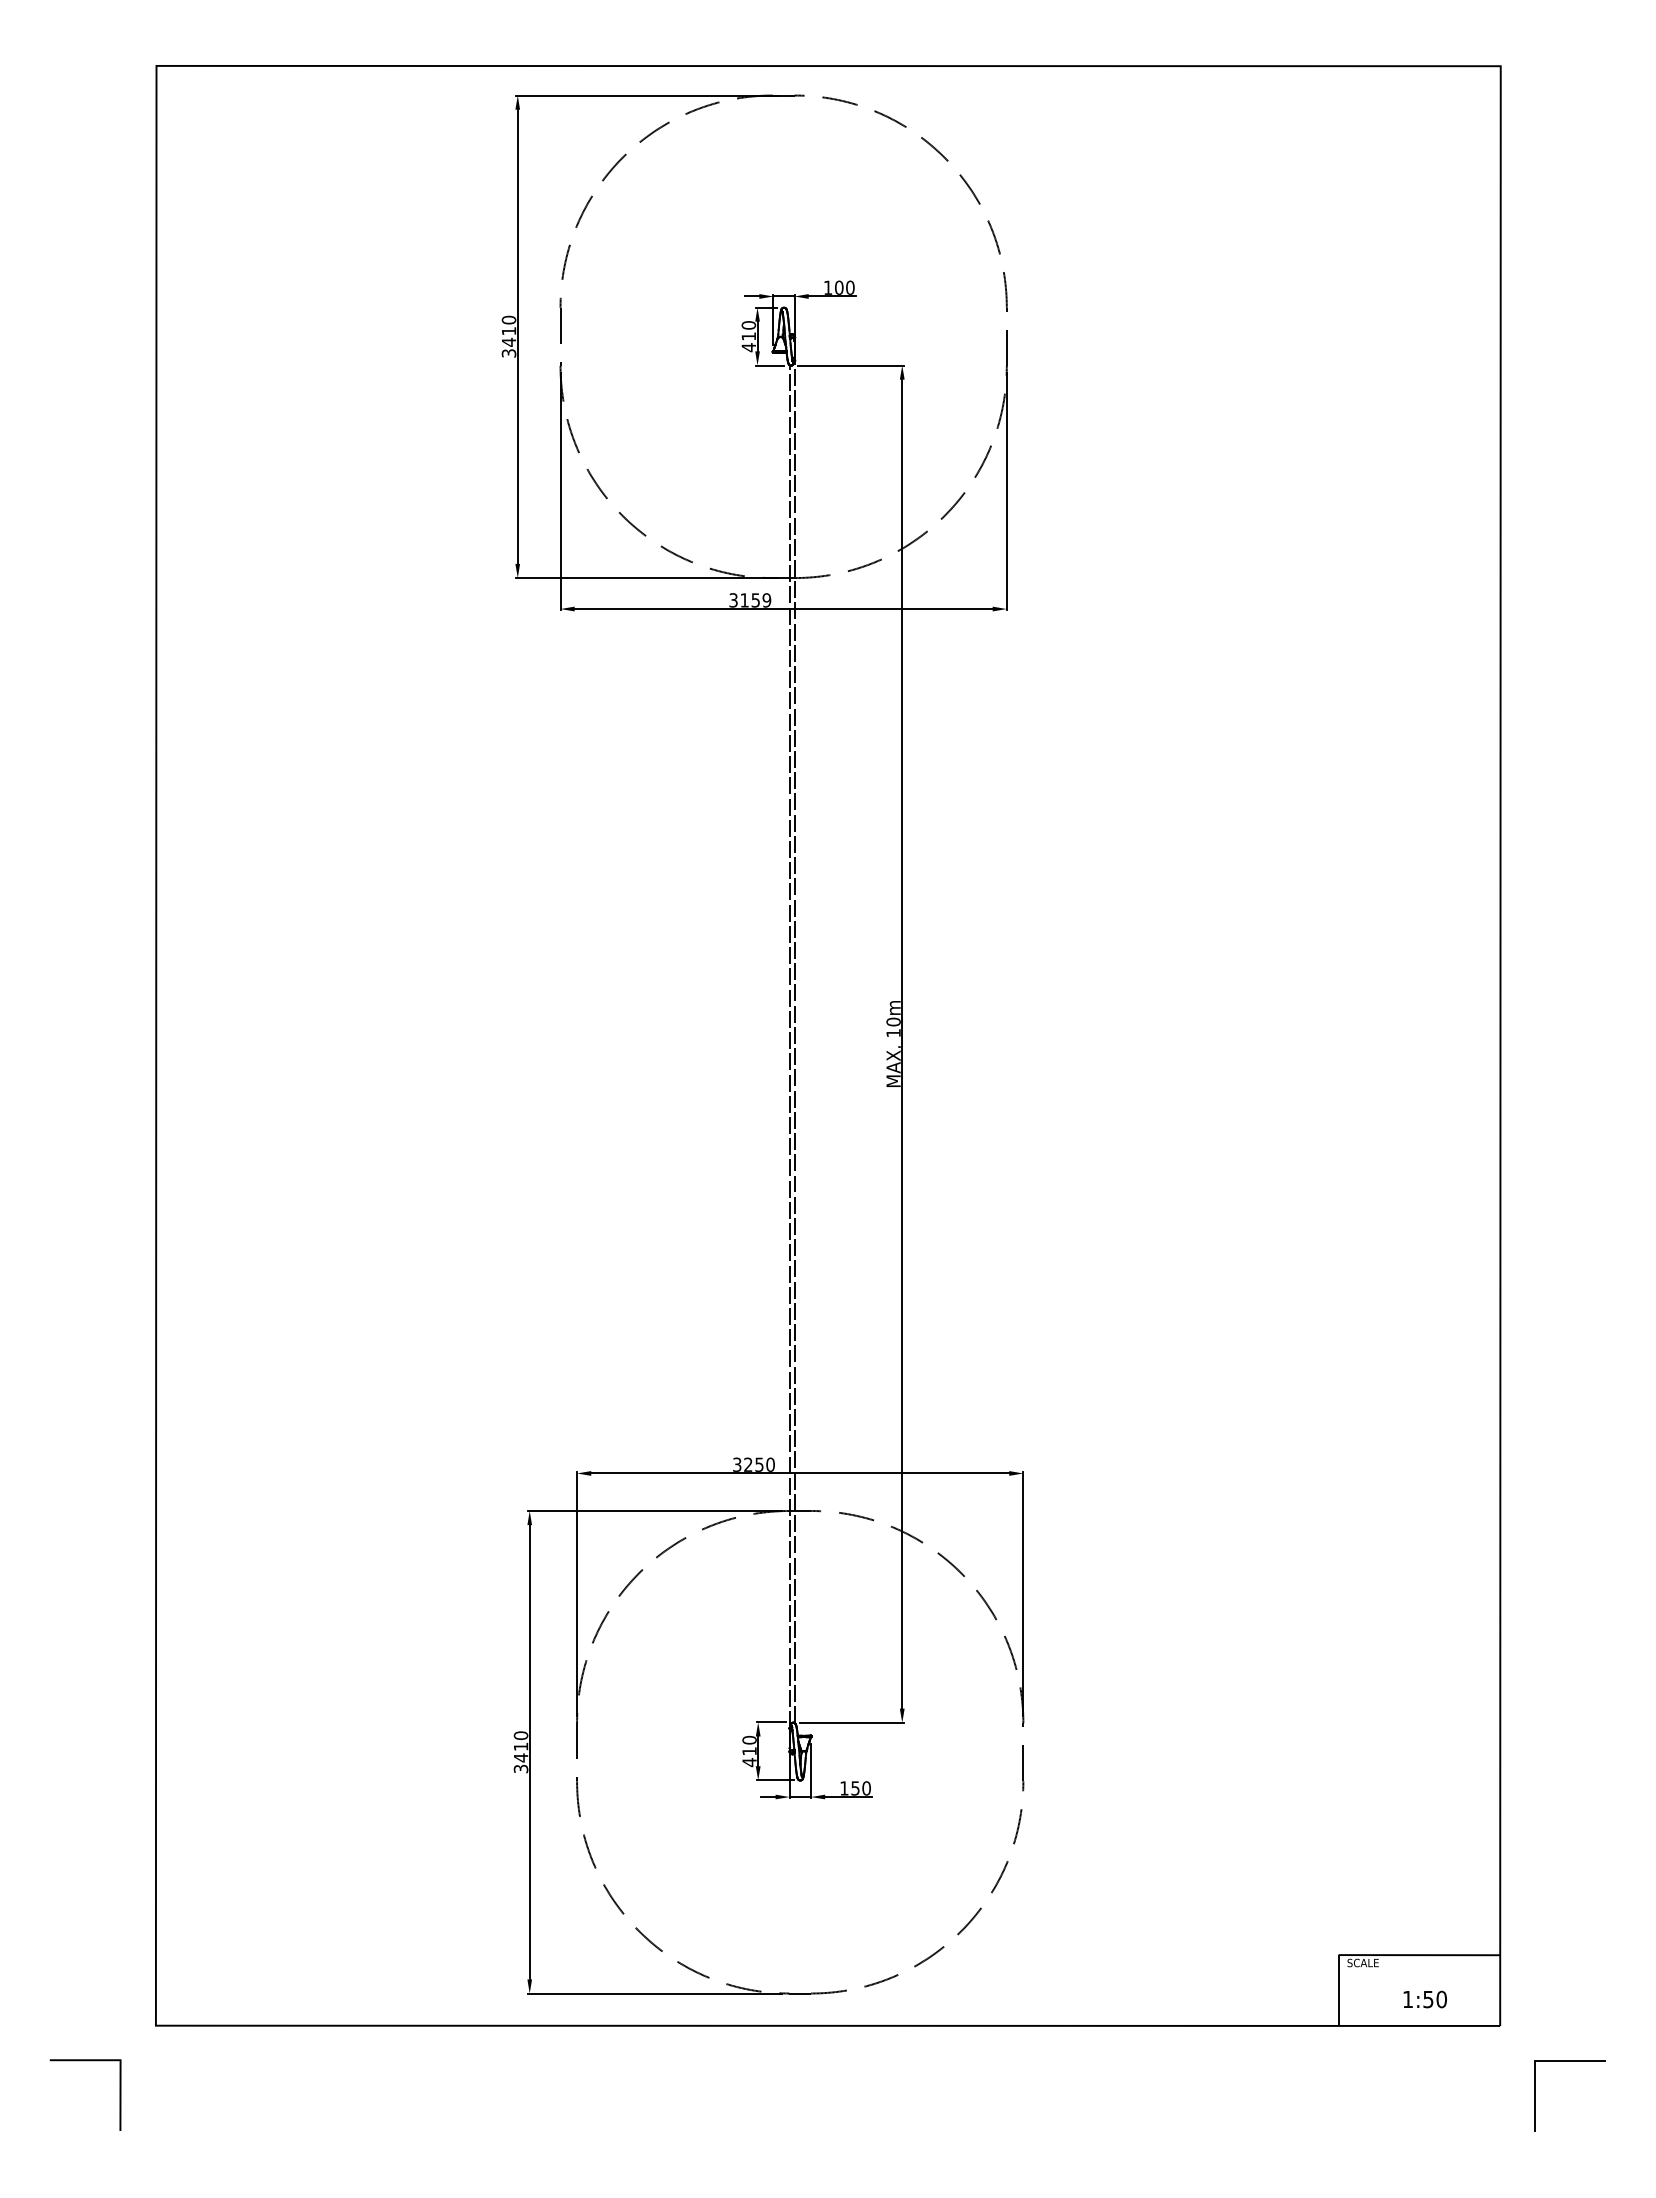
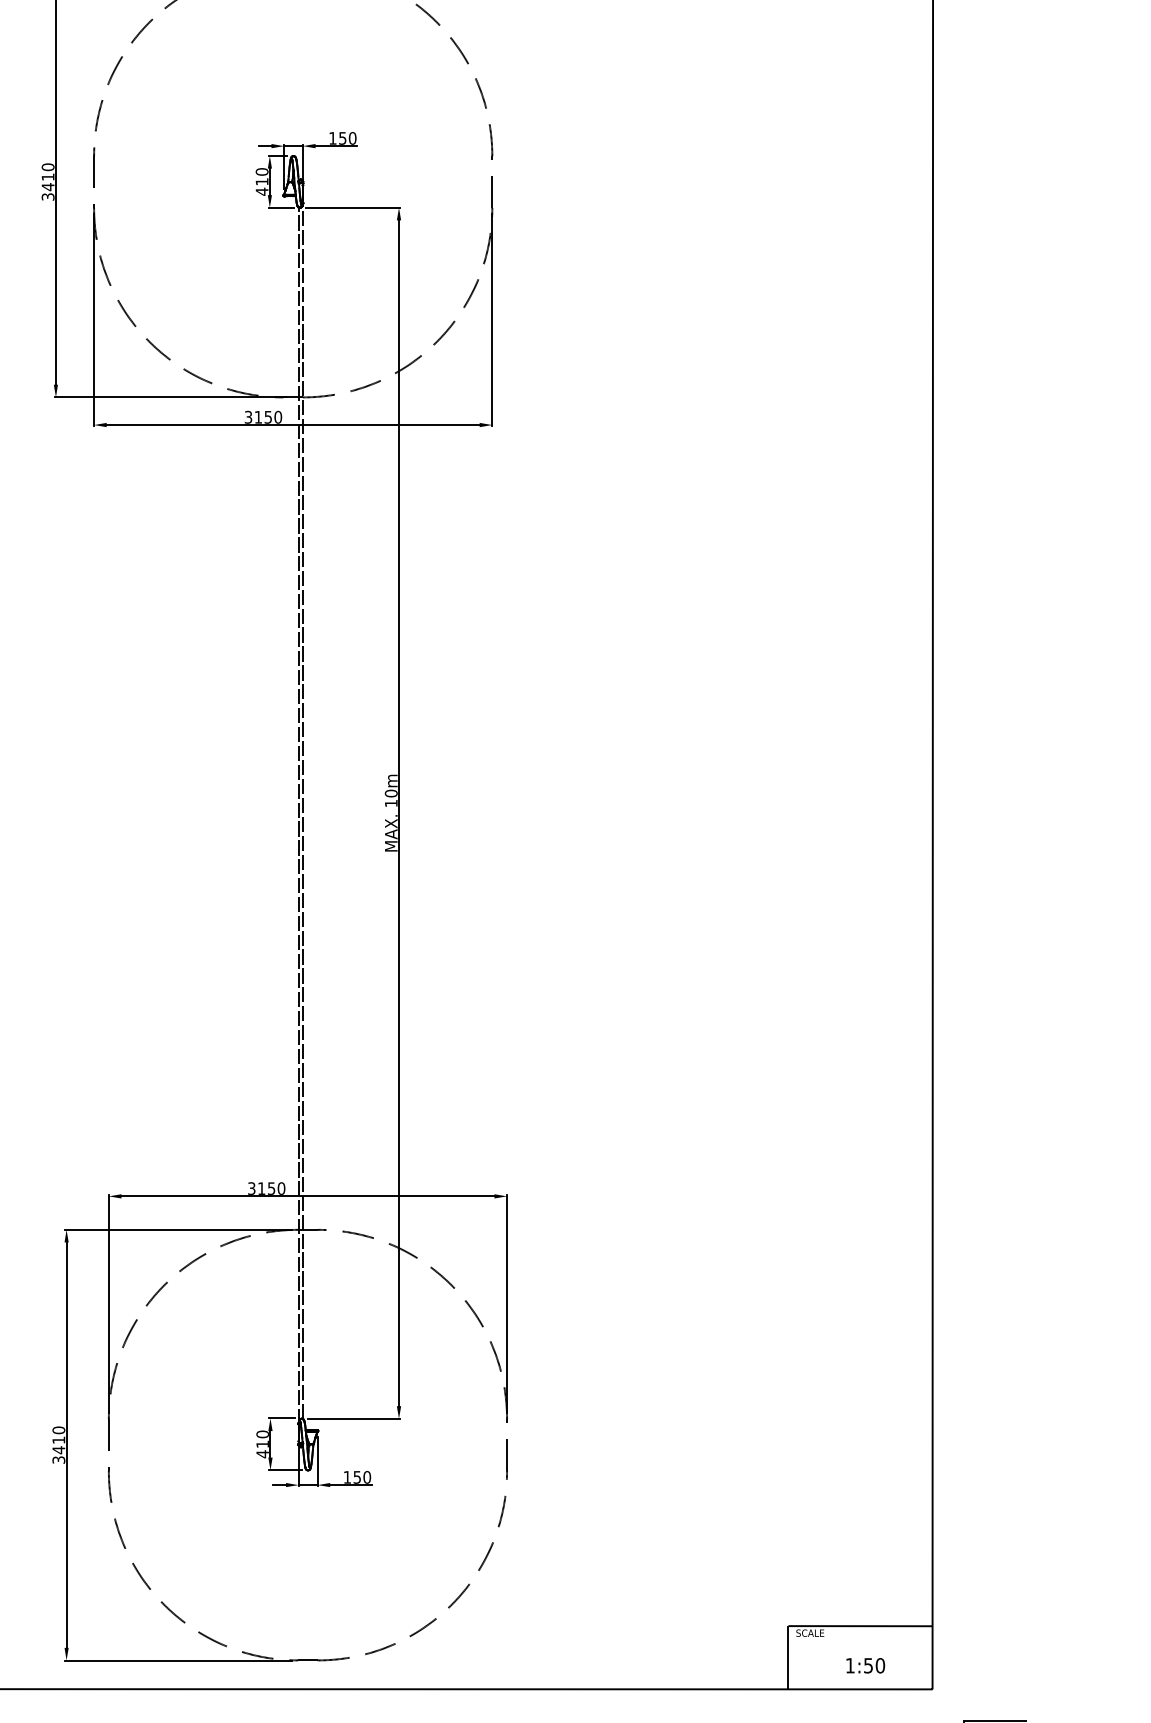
text: (839, 287) -> (343, 138), 100 -> 150
text: (766, 600) -> (277, 417), 3159 -> 3150
text: (748, 1464) -> (261, 1188), 3250 -> 3150

